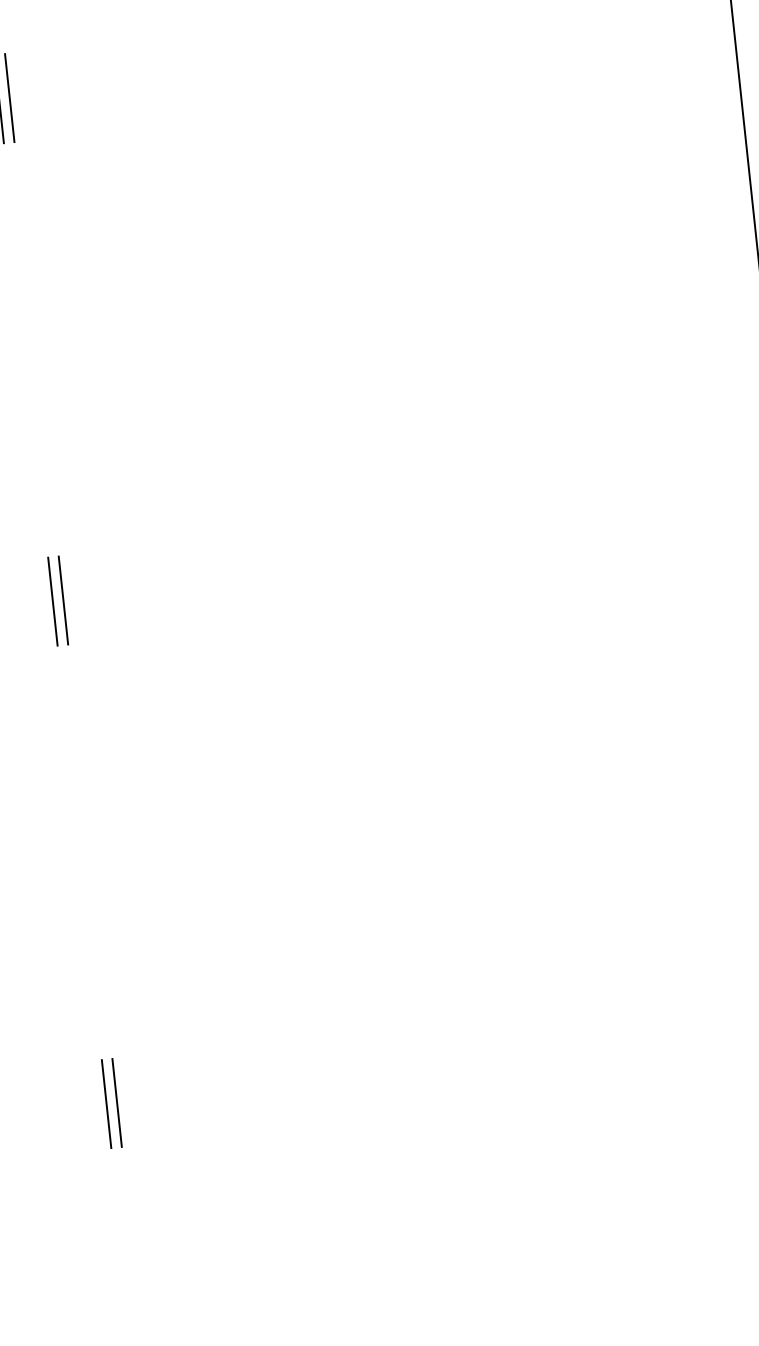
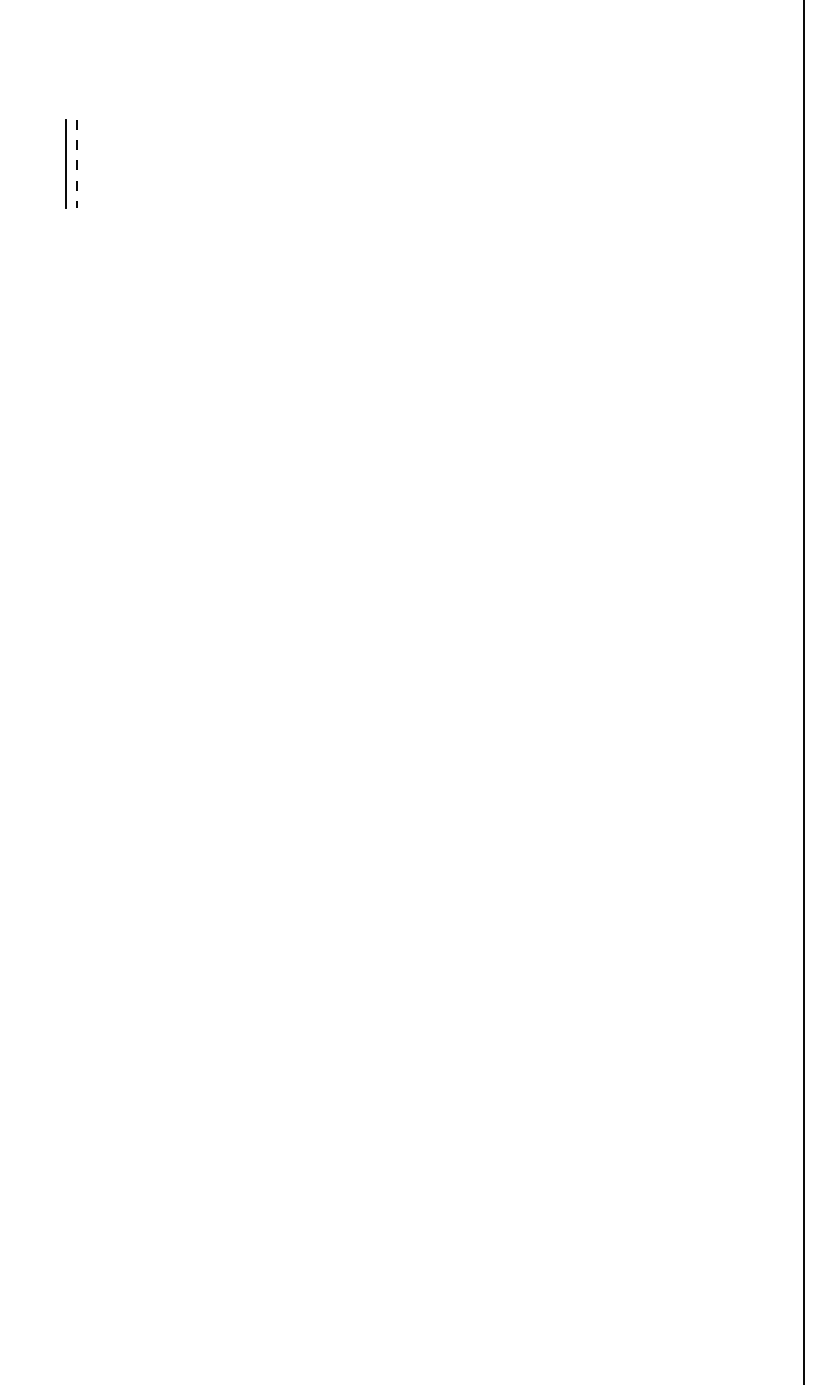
line: (9, 98) -> (76, 164), solid -> dashed
line: (63, 600) -> (76, 669), removed
line: (52, 601) -> (65, 669), removed
line: (117, 1102) -> (76, 1174), removed
line: (106, 1103) -> (65, 1174), removed

